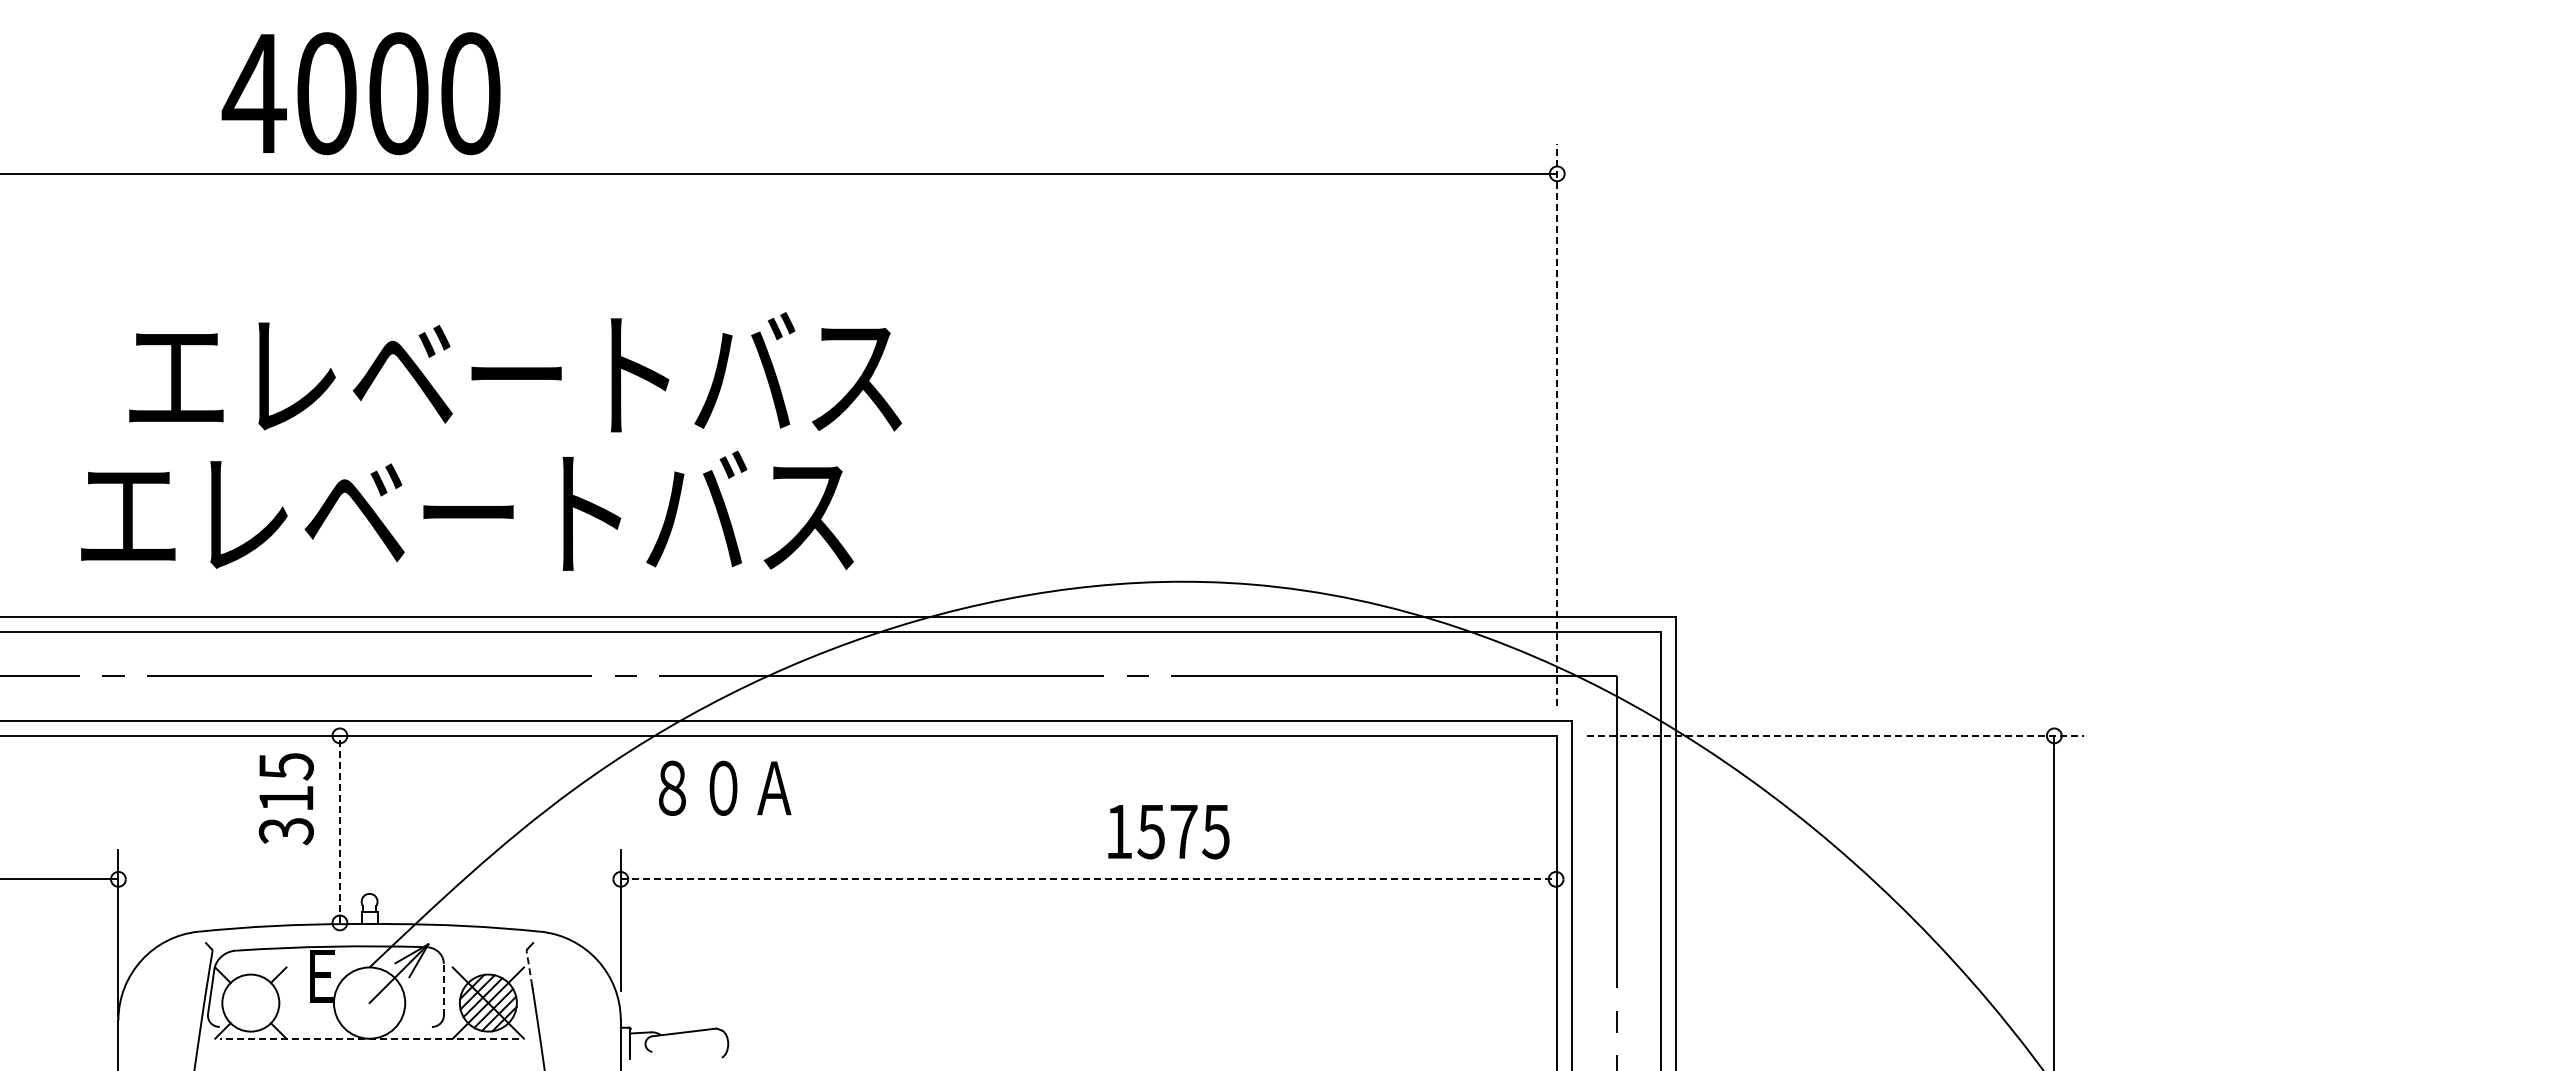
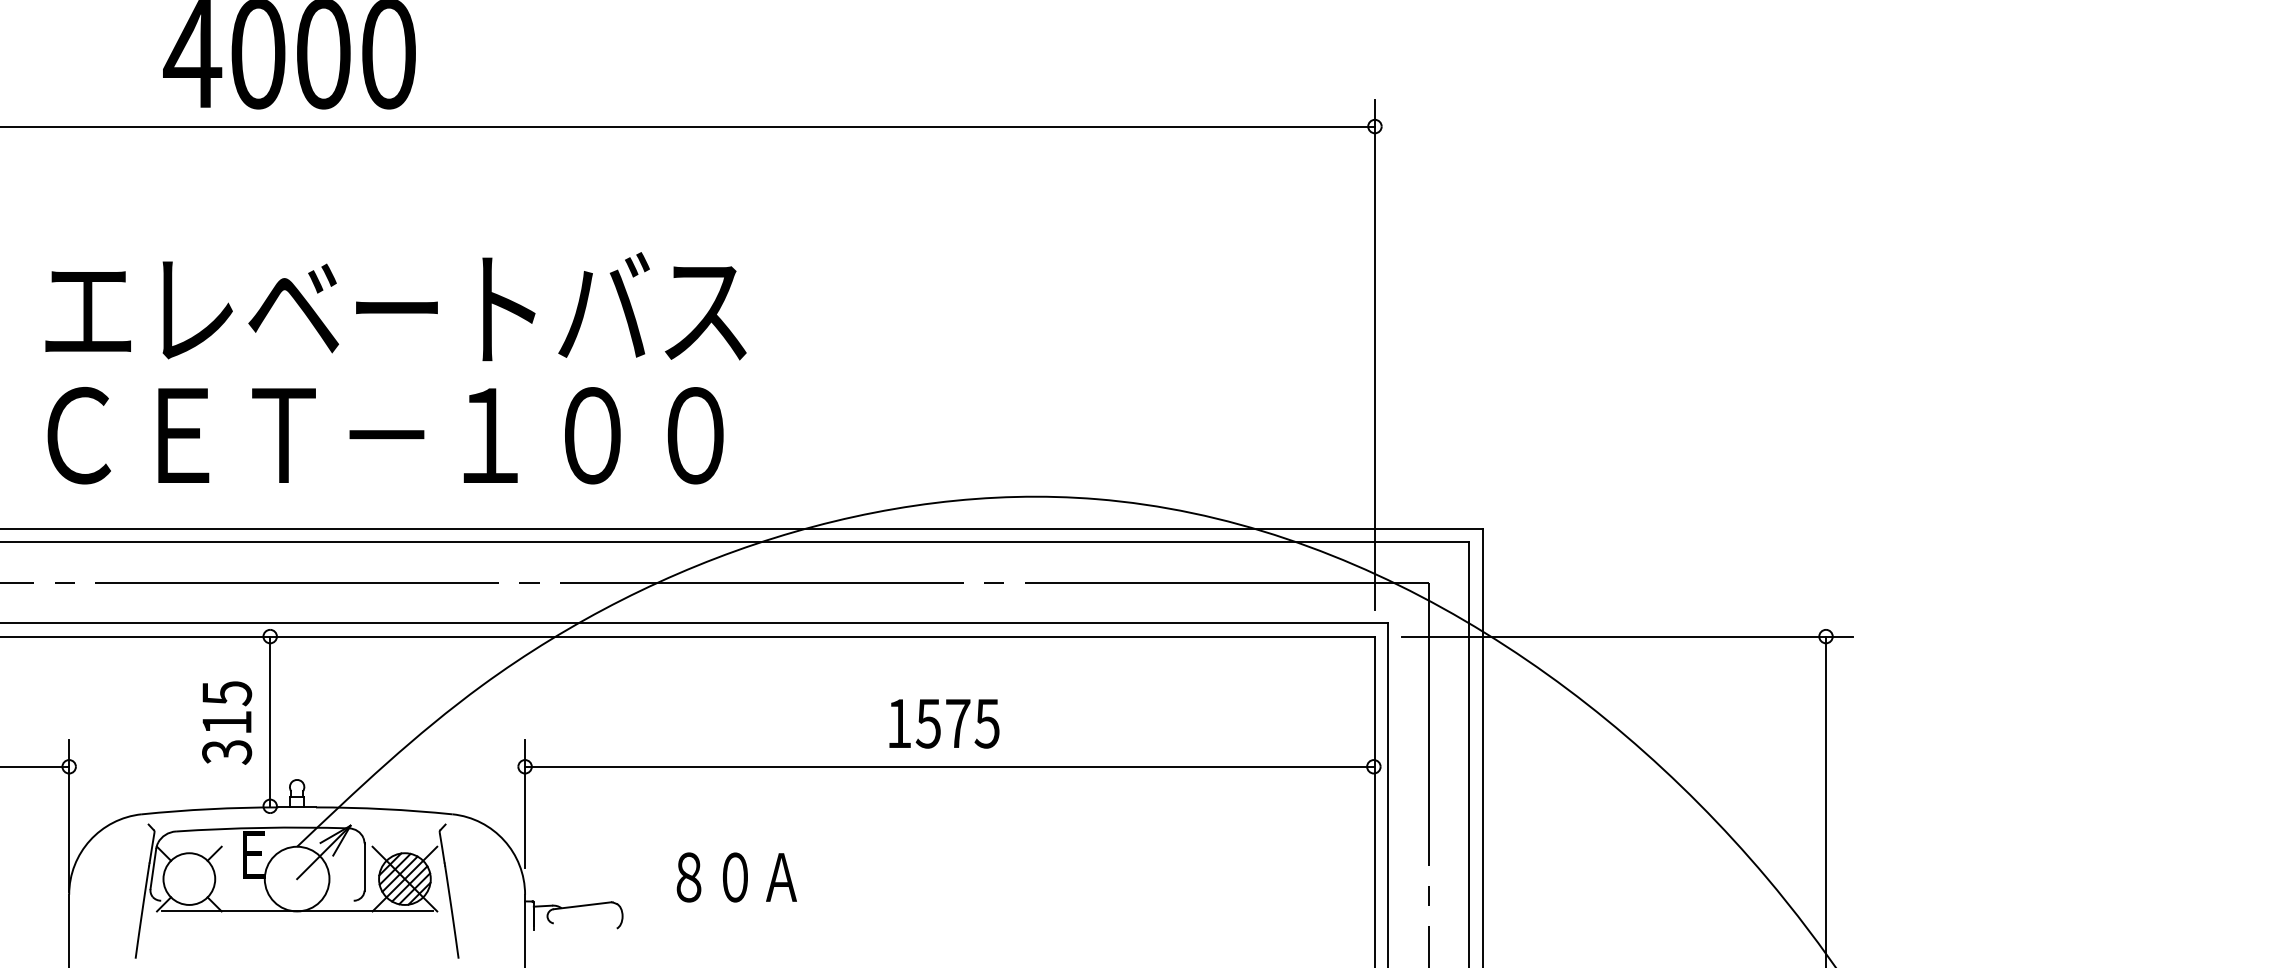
text: (515, 372) -> (395, 306), moved
line: (1557, 424) -> (1375, 354), dashed -> solid
text: (467, 510) -> (385, 432), エレベートバス -> ＣＥＴ－１００
line: (1835, 735) -> (1627, 636), dashed -> solid
text: (725, 787) -> (737, 876), moved
text: (285, 799) -> (226, 723), moved
line: (339, 829) -> (269, 721), dashed -> solid
text: (1168, 832) -> (944, 724), moved
line: (1088, 879) -> (949, 766), dashed -> solid
arc: (529, 968) -> (442, 847), dashed -> solid
line: (443, 989) -> (364, 866), dashed -> solid
line: (369, 1038) -> (297, 911), dashed -> solid

